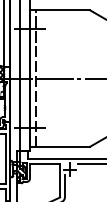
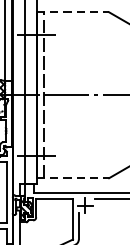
line: (59, 10) -> (72, 12), solid -> dashed
line: (59, 146) -> (72, 177), solid -> dashed

